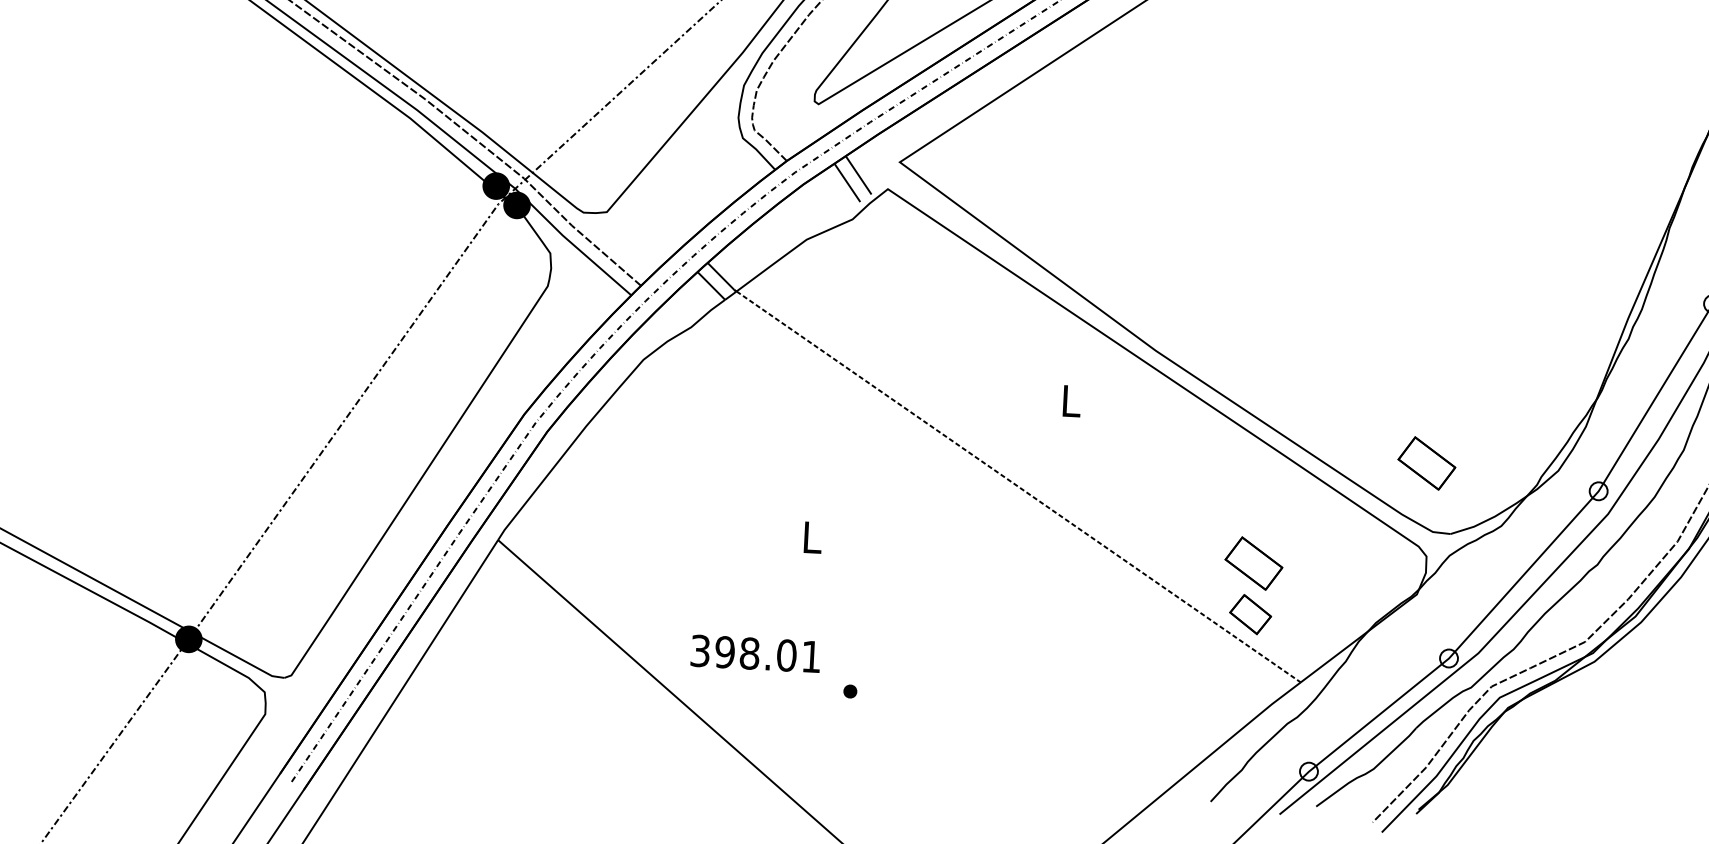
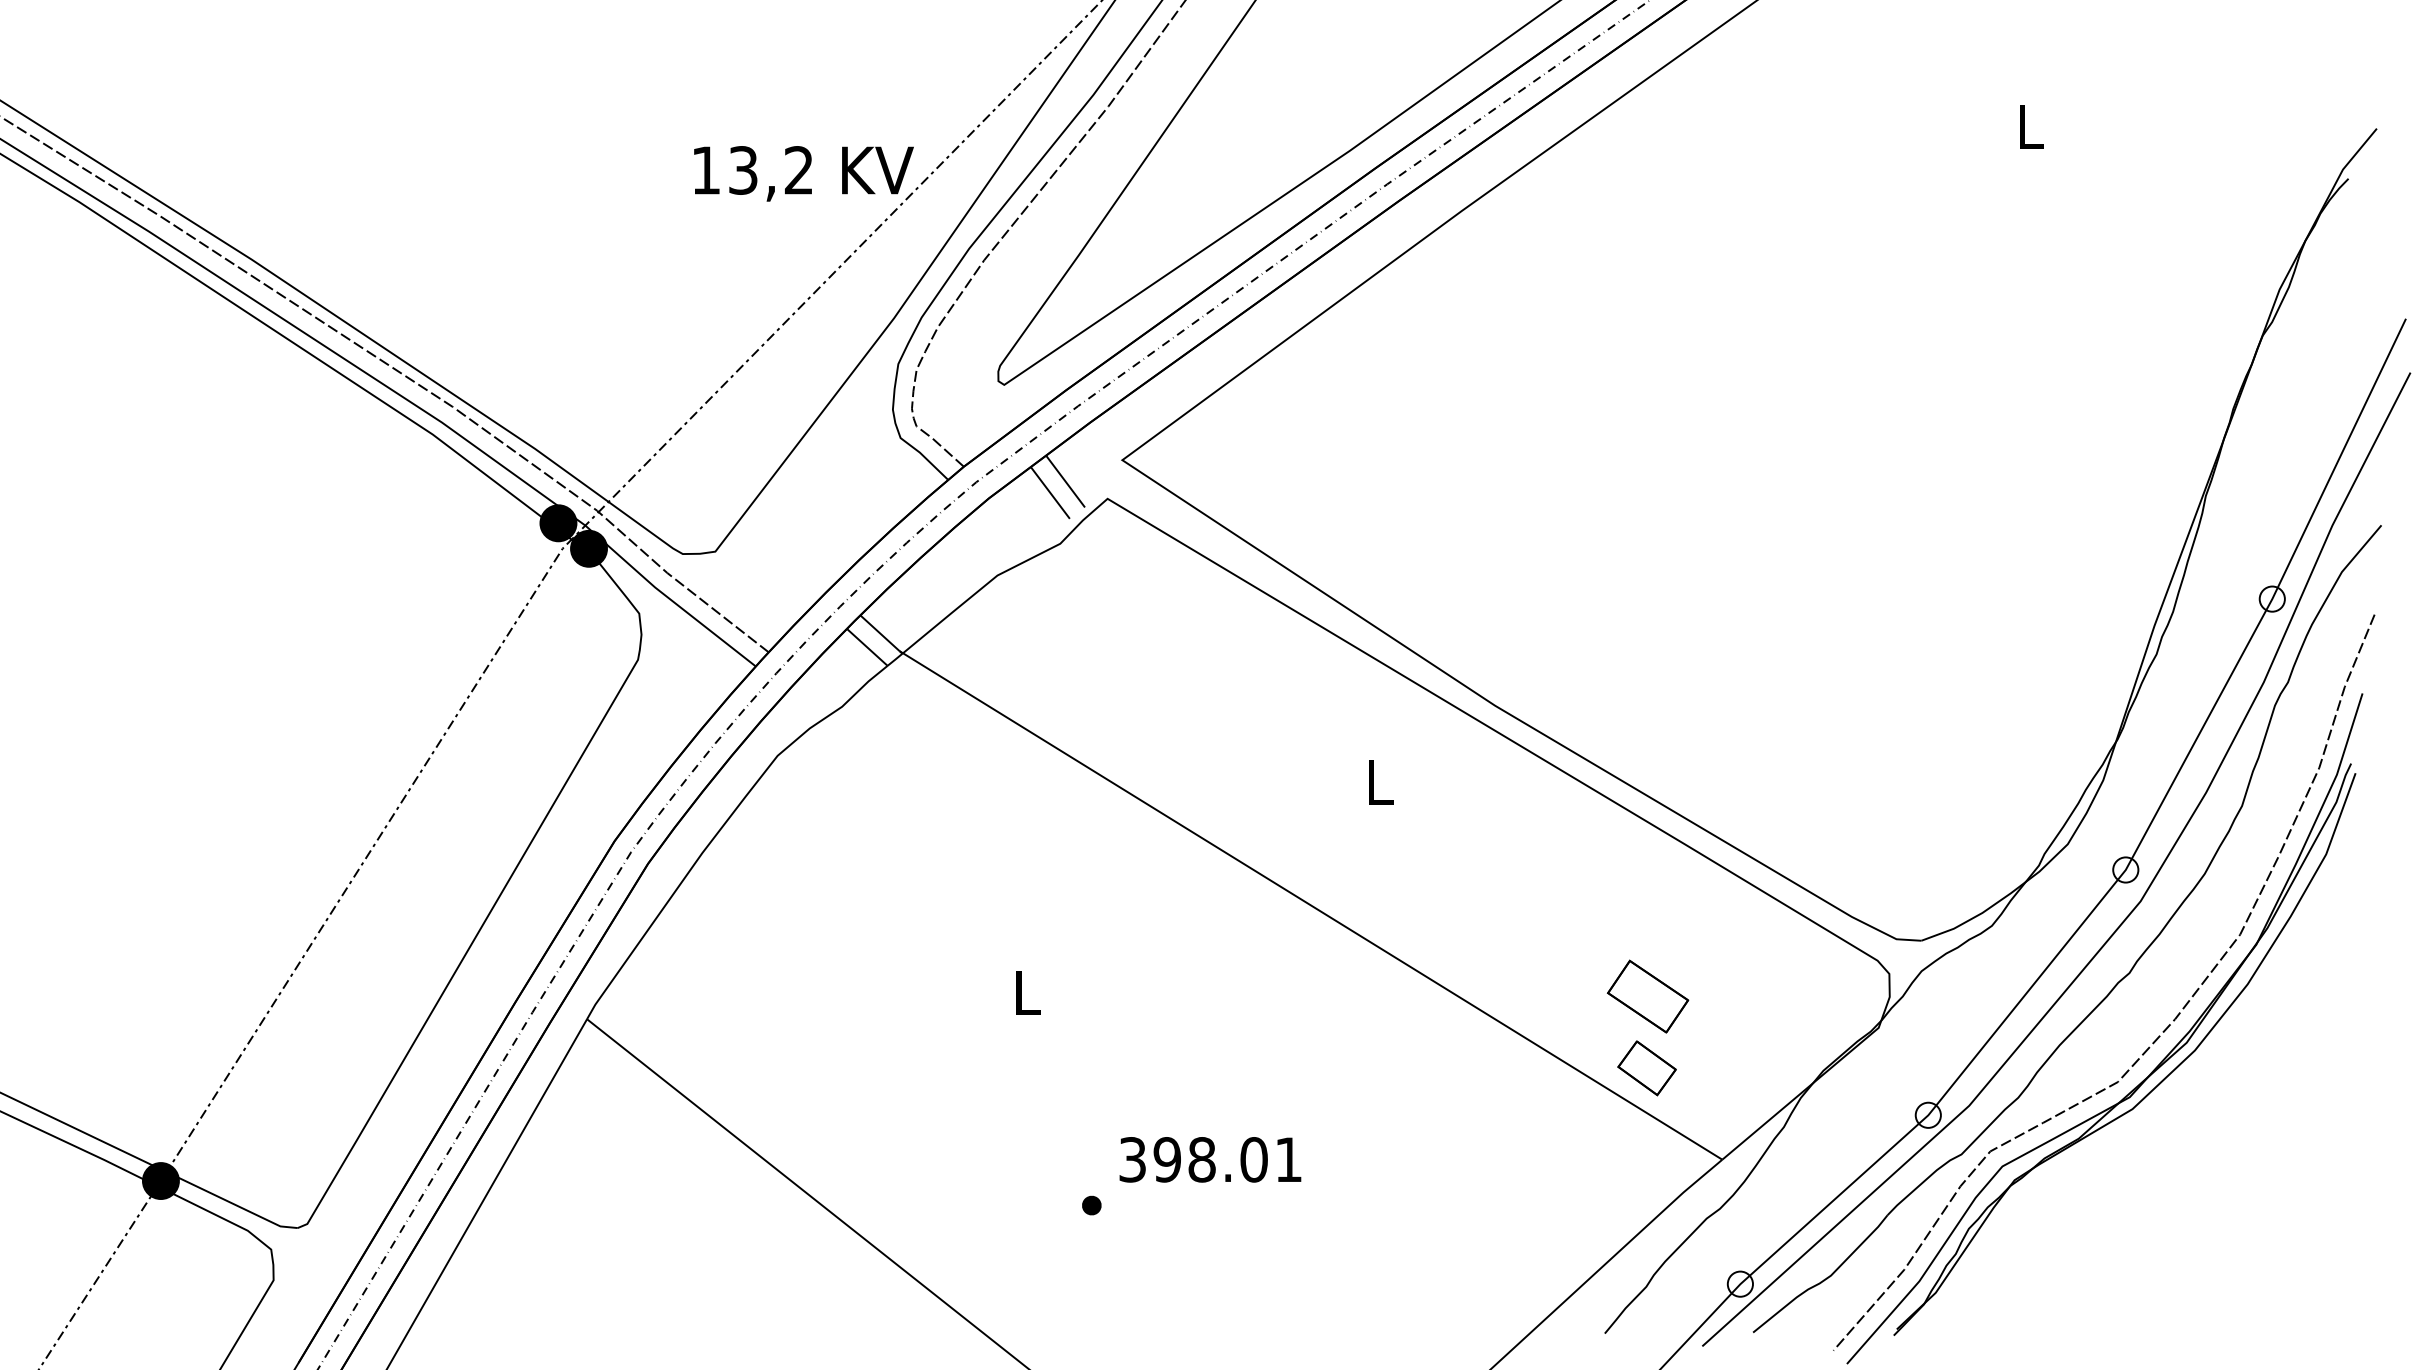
part: (1426, 463) -> (1882, 843), removed
line: (1018, 486) -> (1312, 906), dashed -> solid
text: (755, 653) -> (1210, 1159), moved

